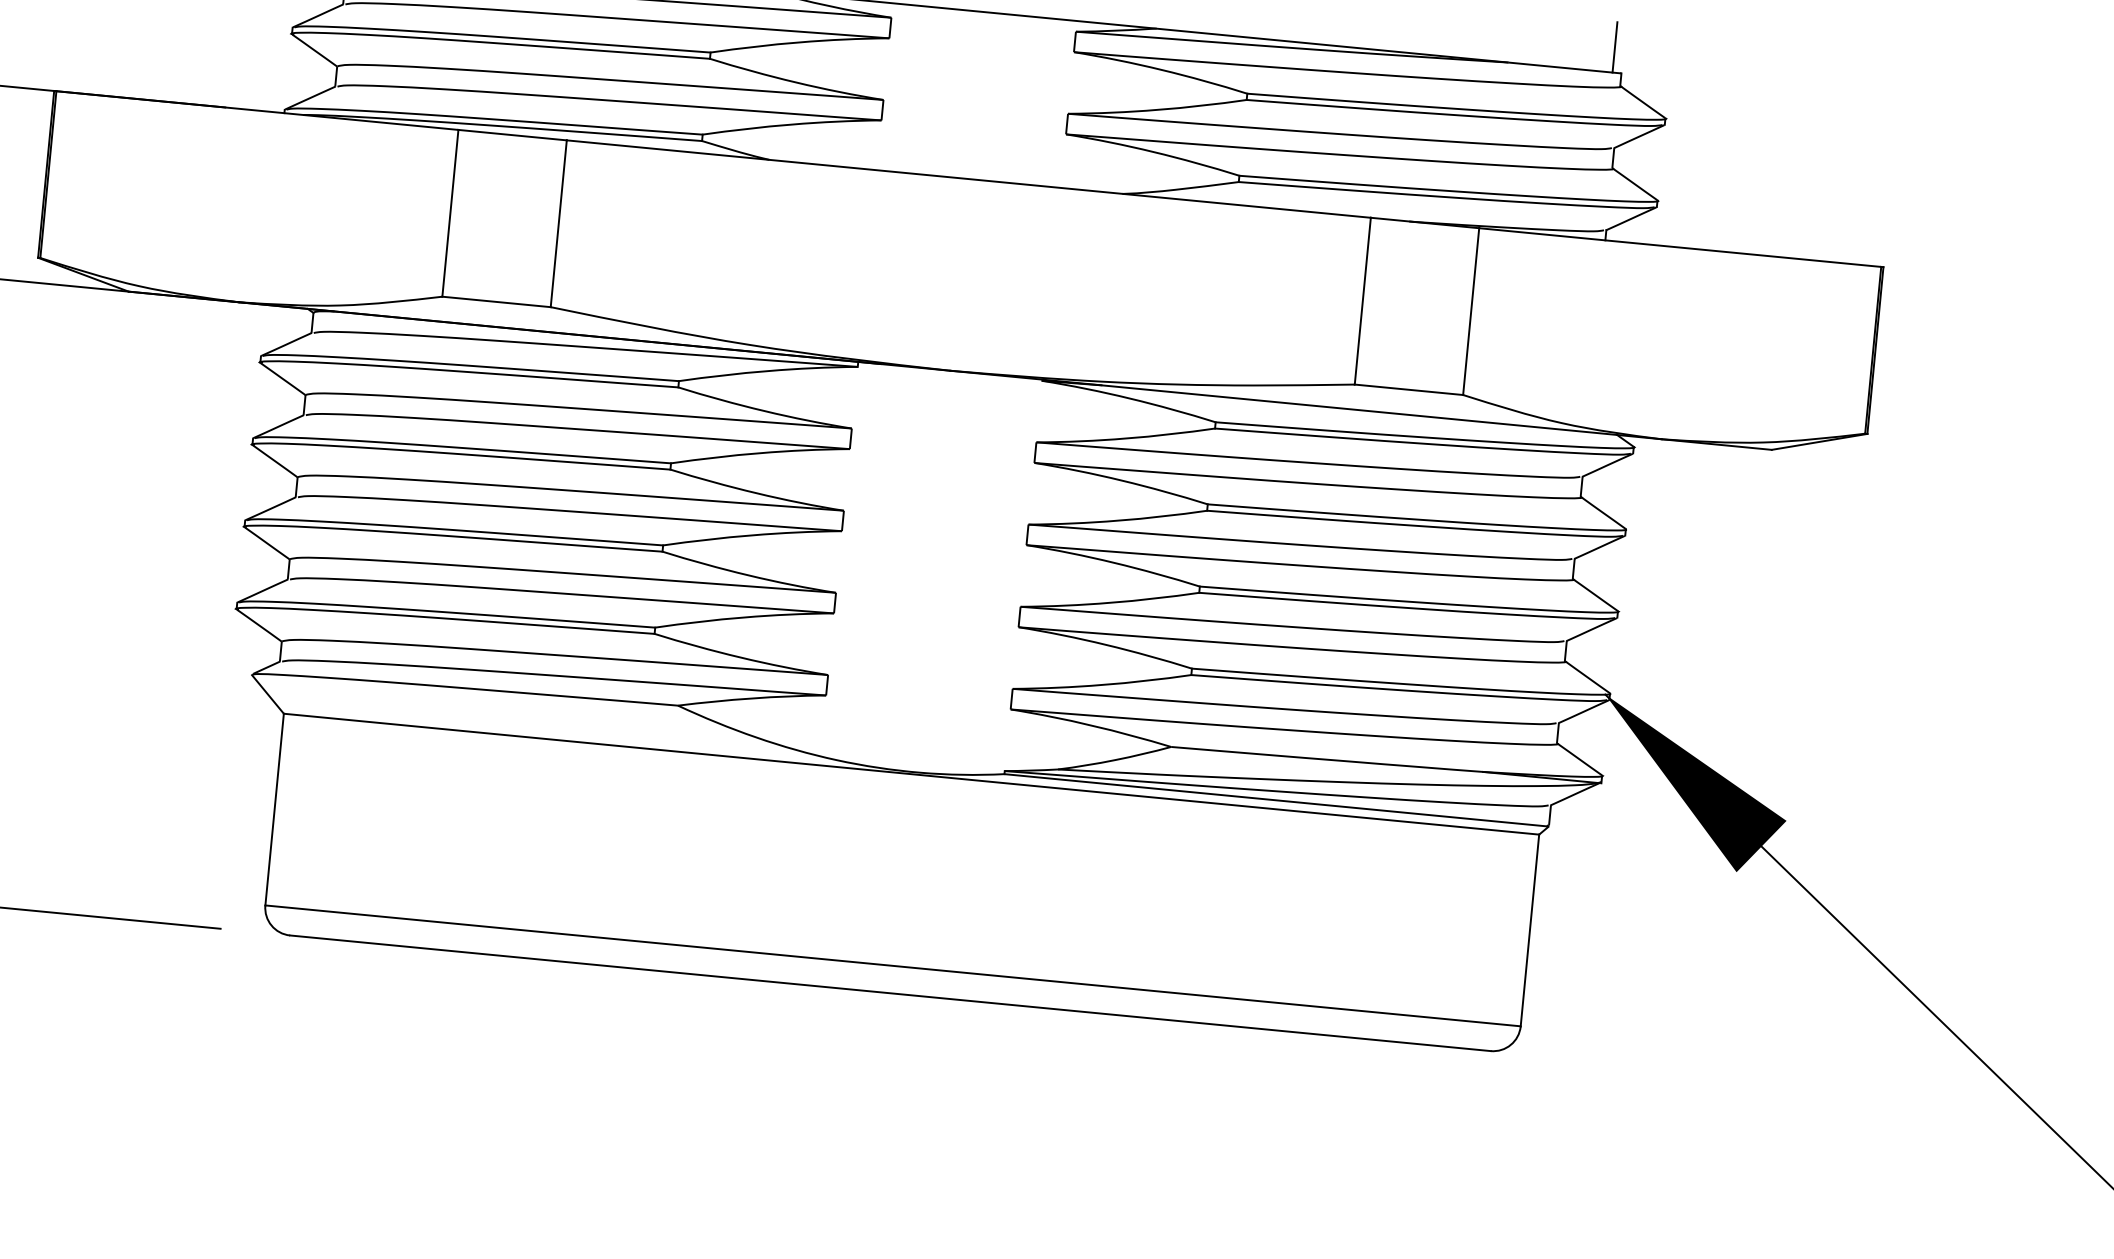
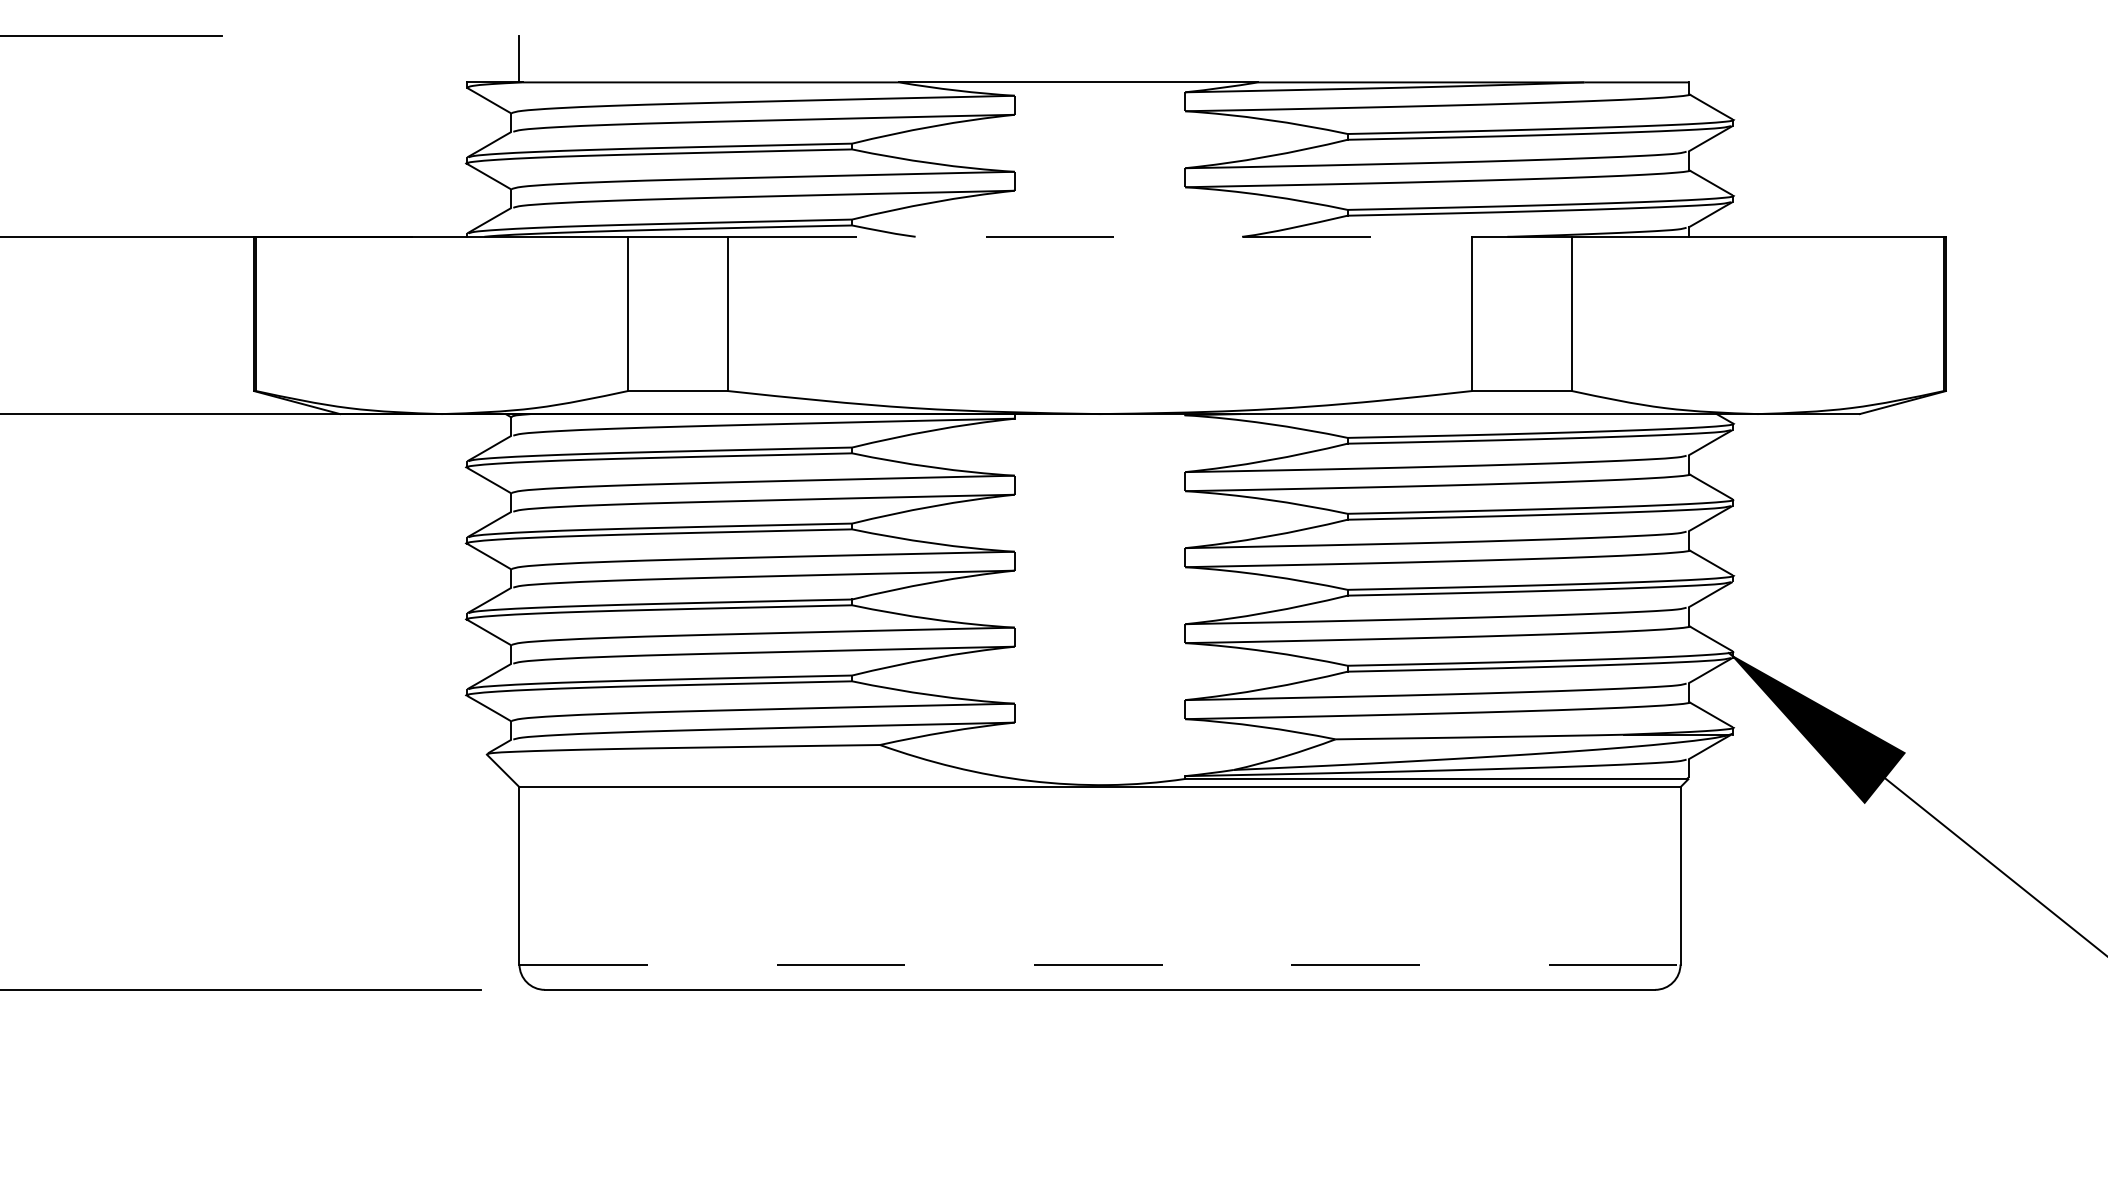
line: (1615, 46) -> (1680, 58), removed
line: (969, 178) -> (1100, 236), solid -> dashed
line: (893, 965) -> (1100, 964), solid -> dashed

